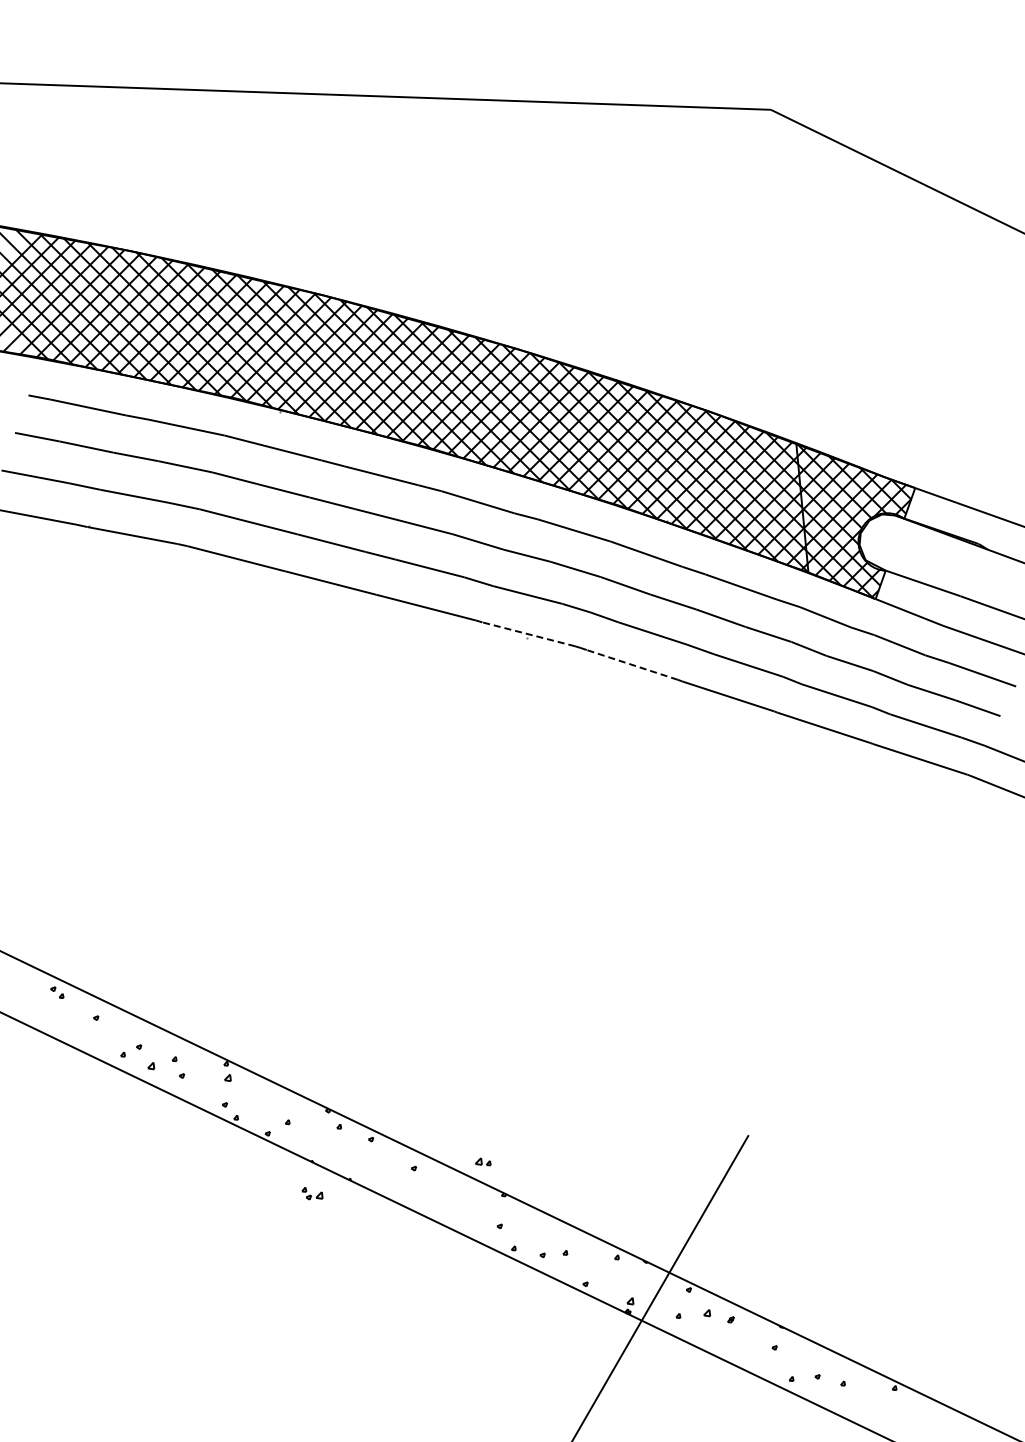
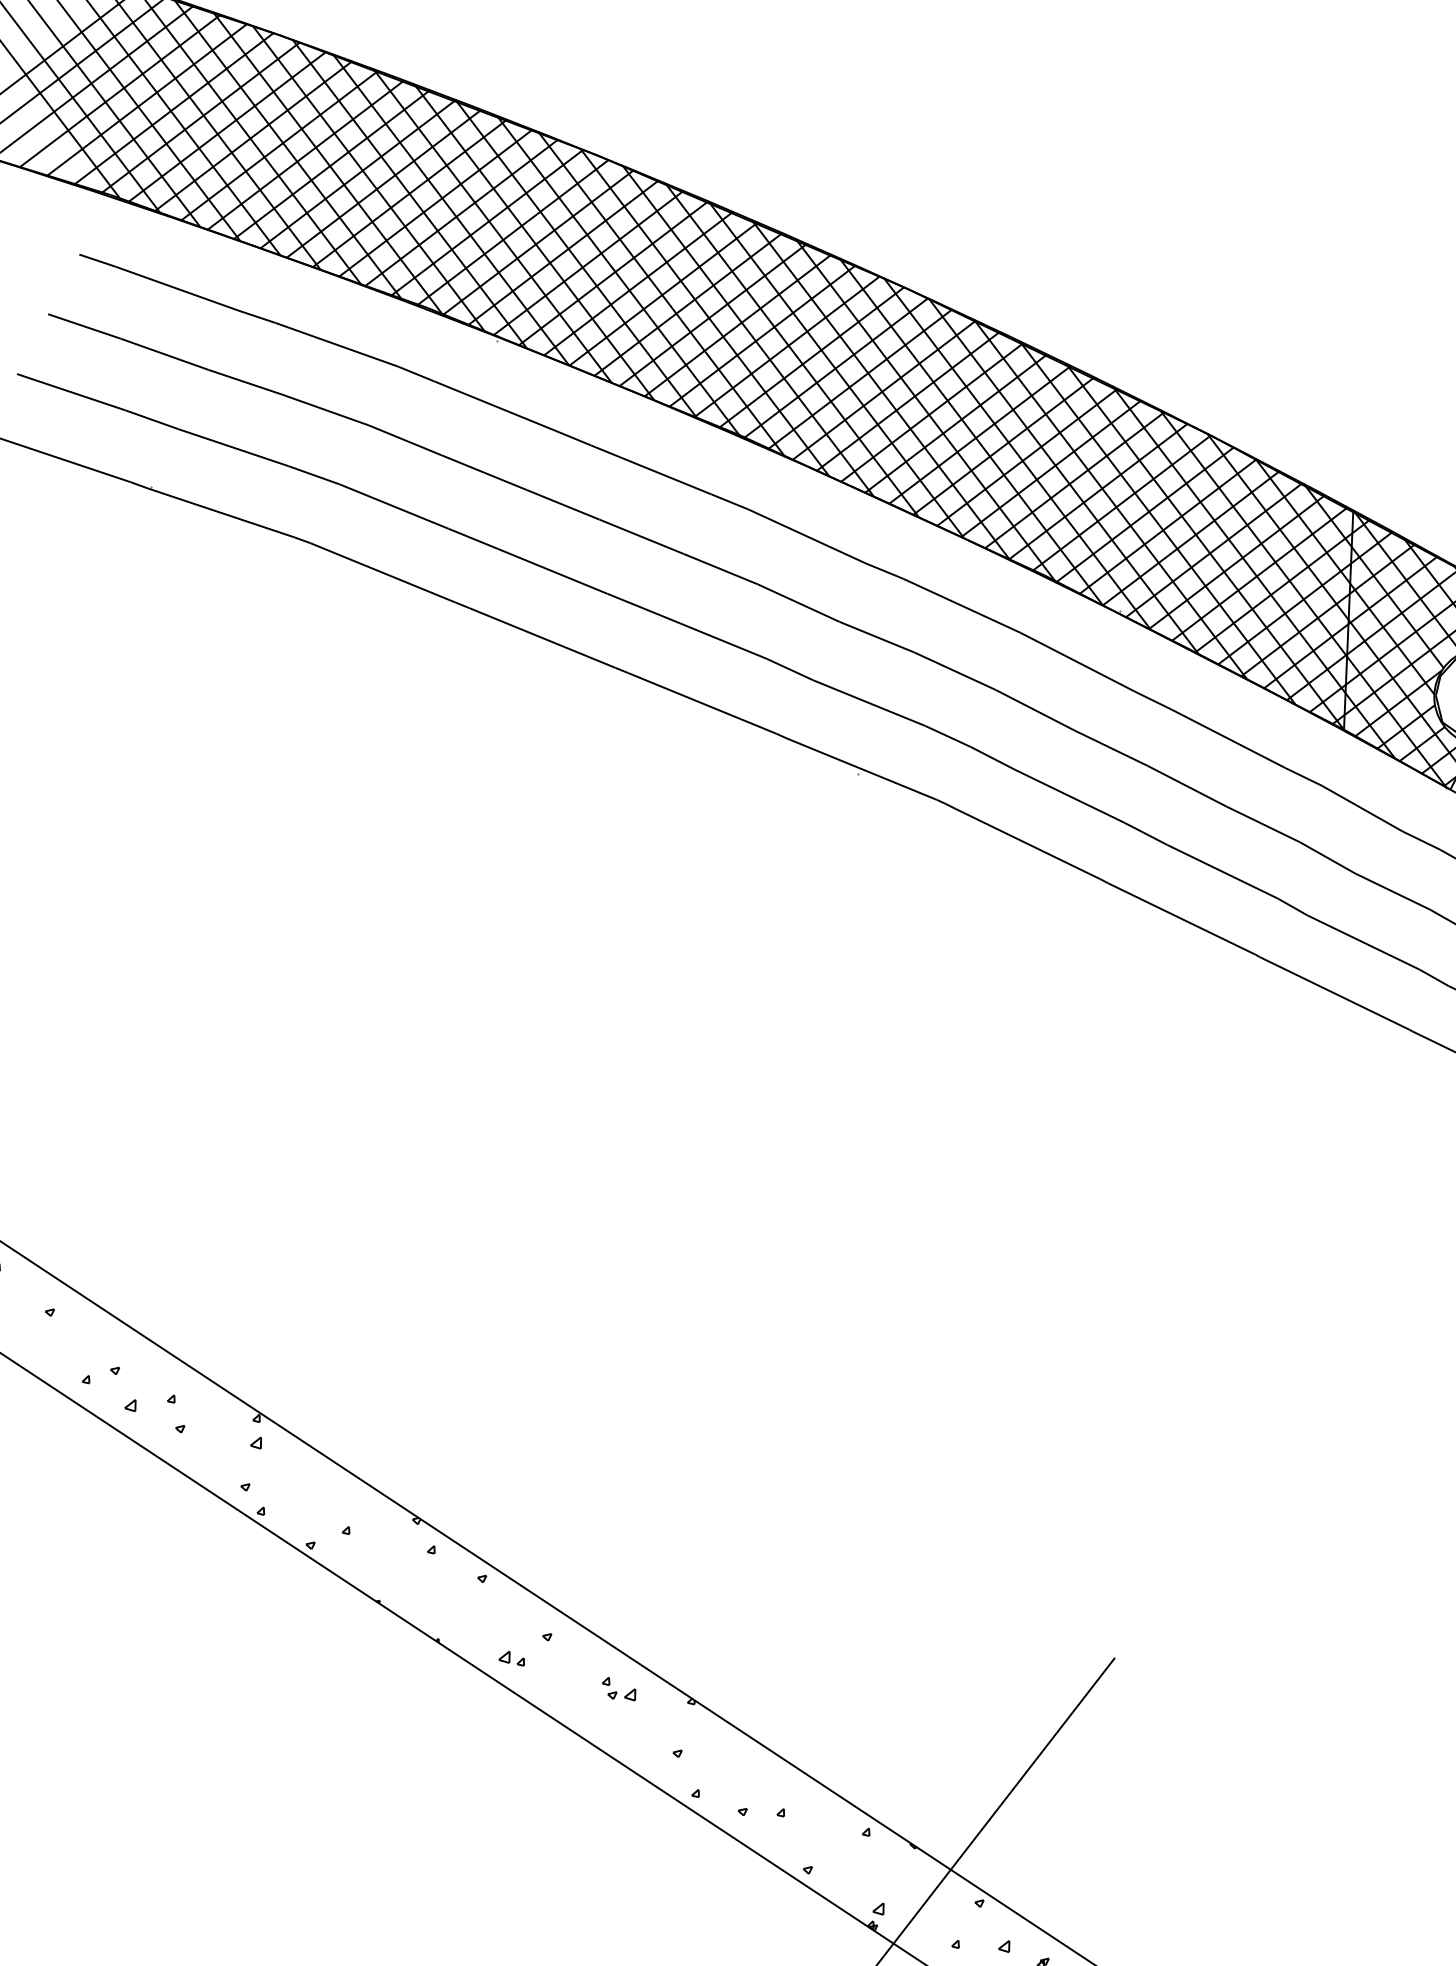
line: (528, 634) -> (861, 769), dashed -> solid
line: (632, 664) -> (1028, 843), dashed -> solid
part: (483, 1161) -> (512, 1657), moved
part: (312, 1193) -> (619, 1689), moved

